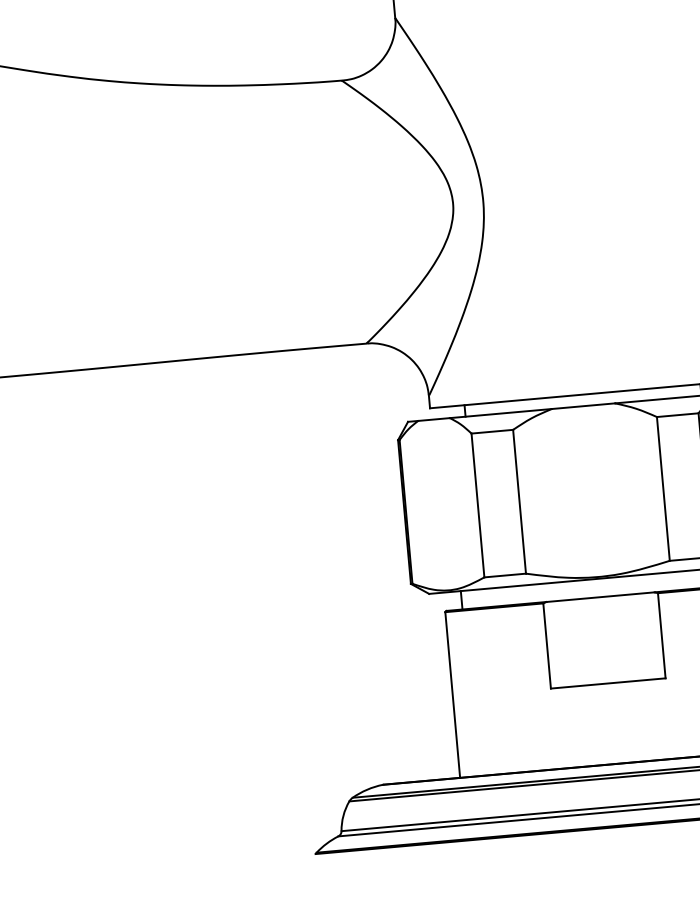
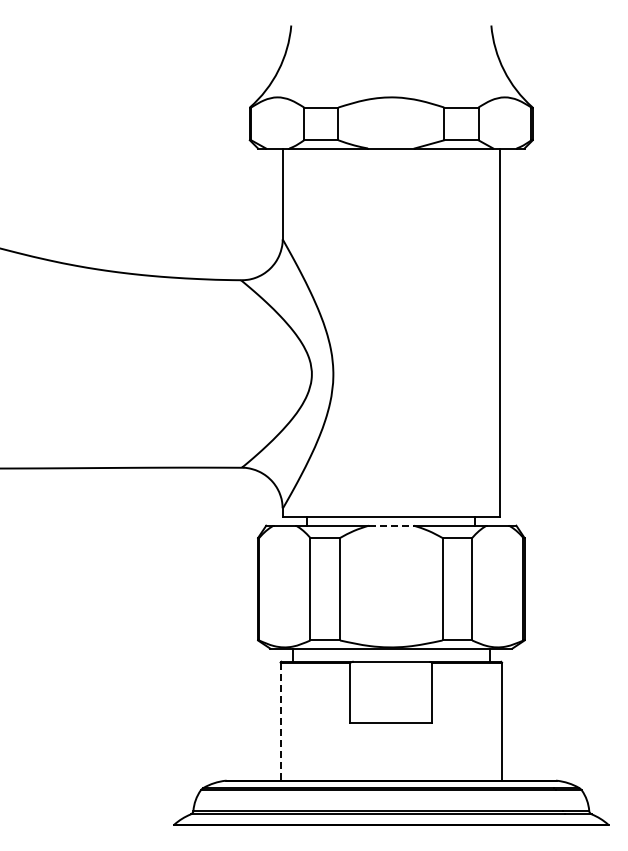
line: (583, 405) -> (391, 525), solid -> dashed
line: (452, 696) -> (280, 722), solid -> dashed

